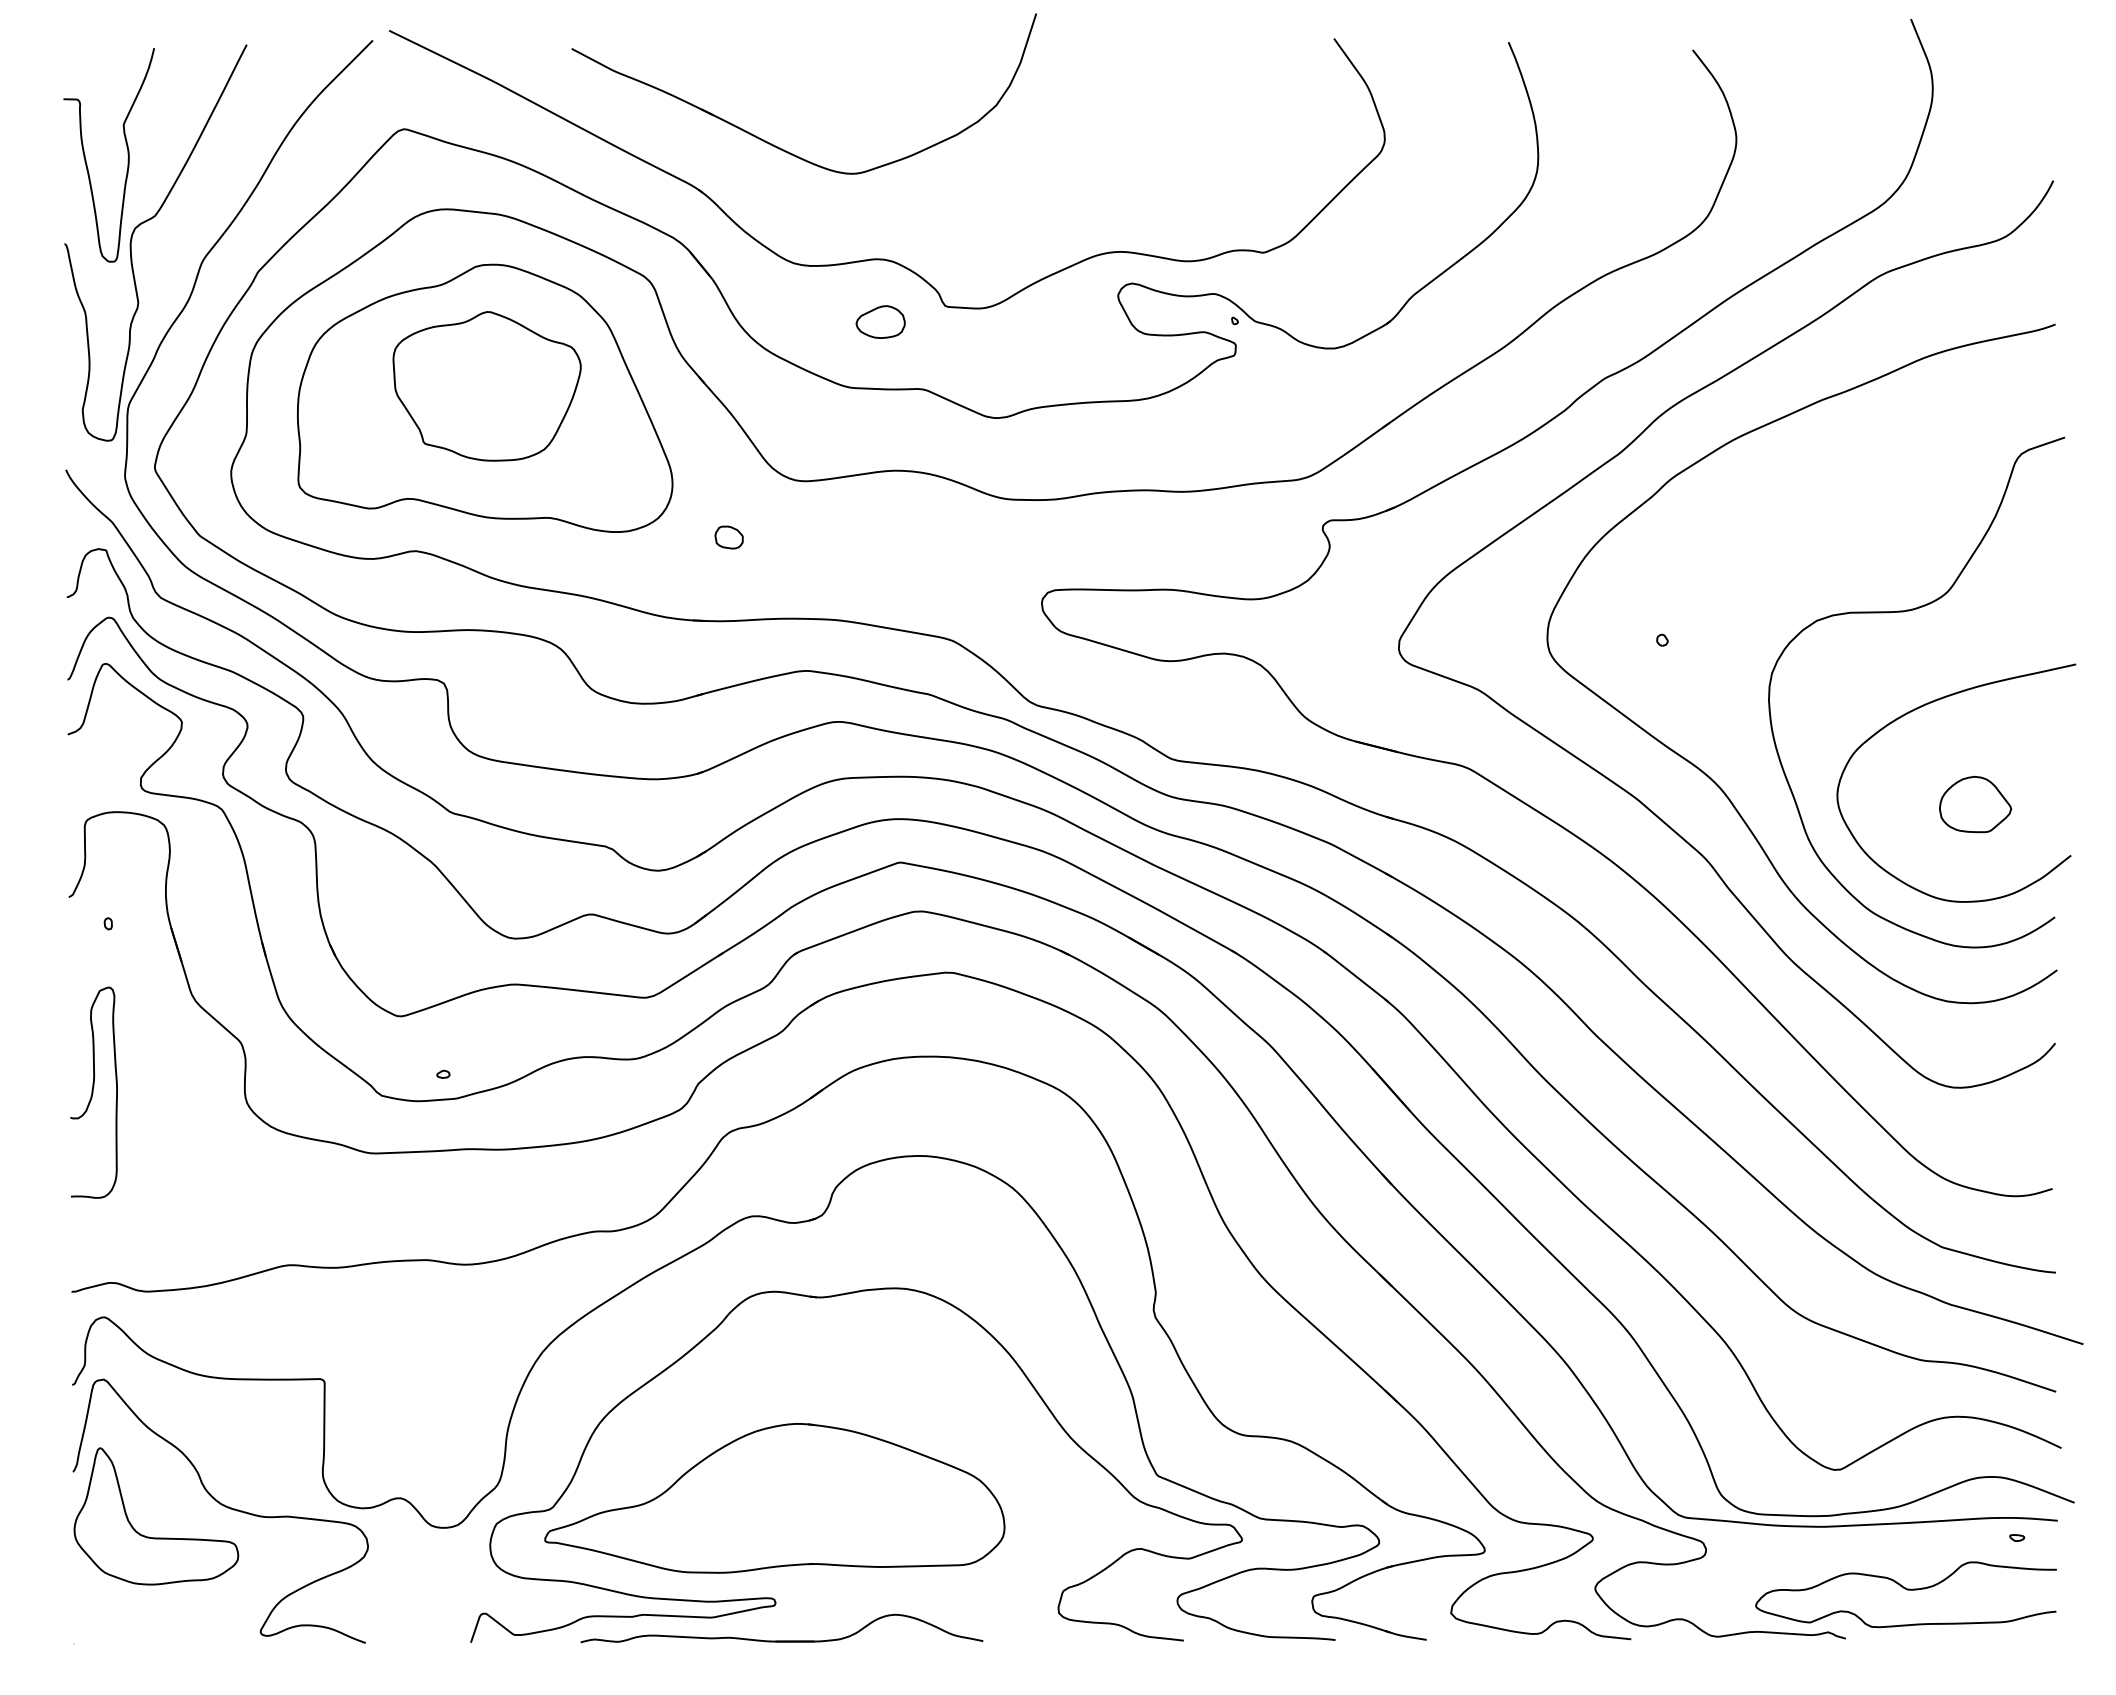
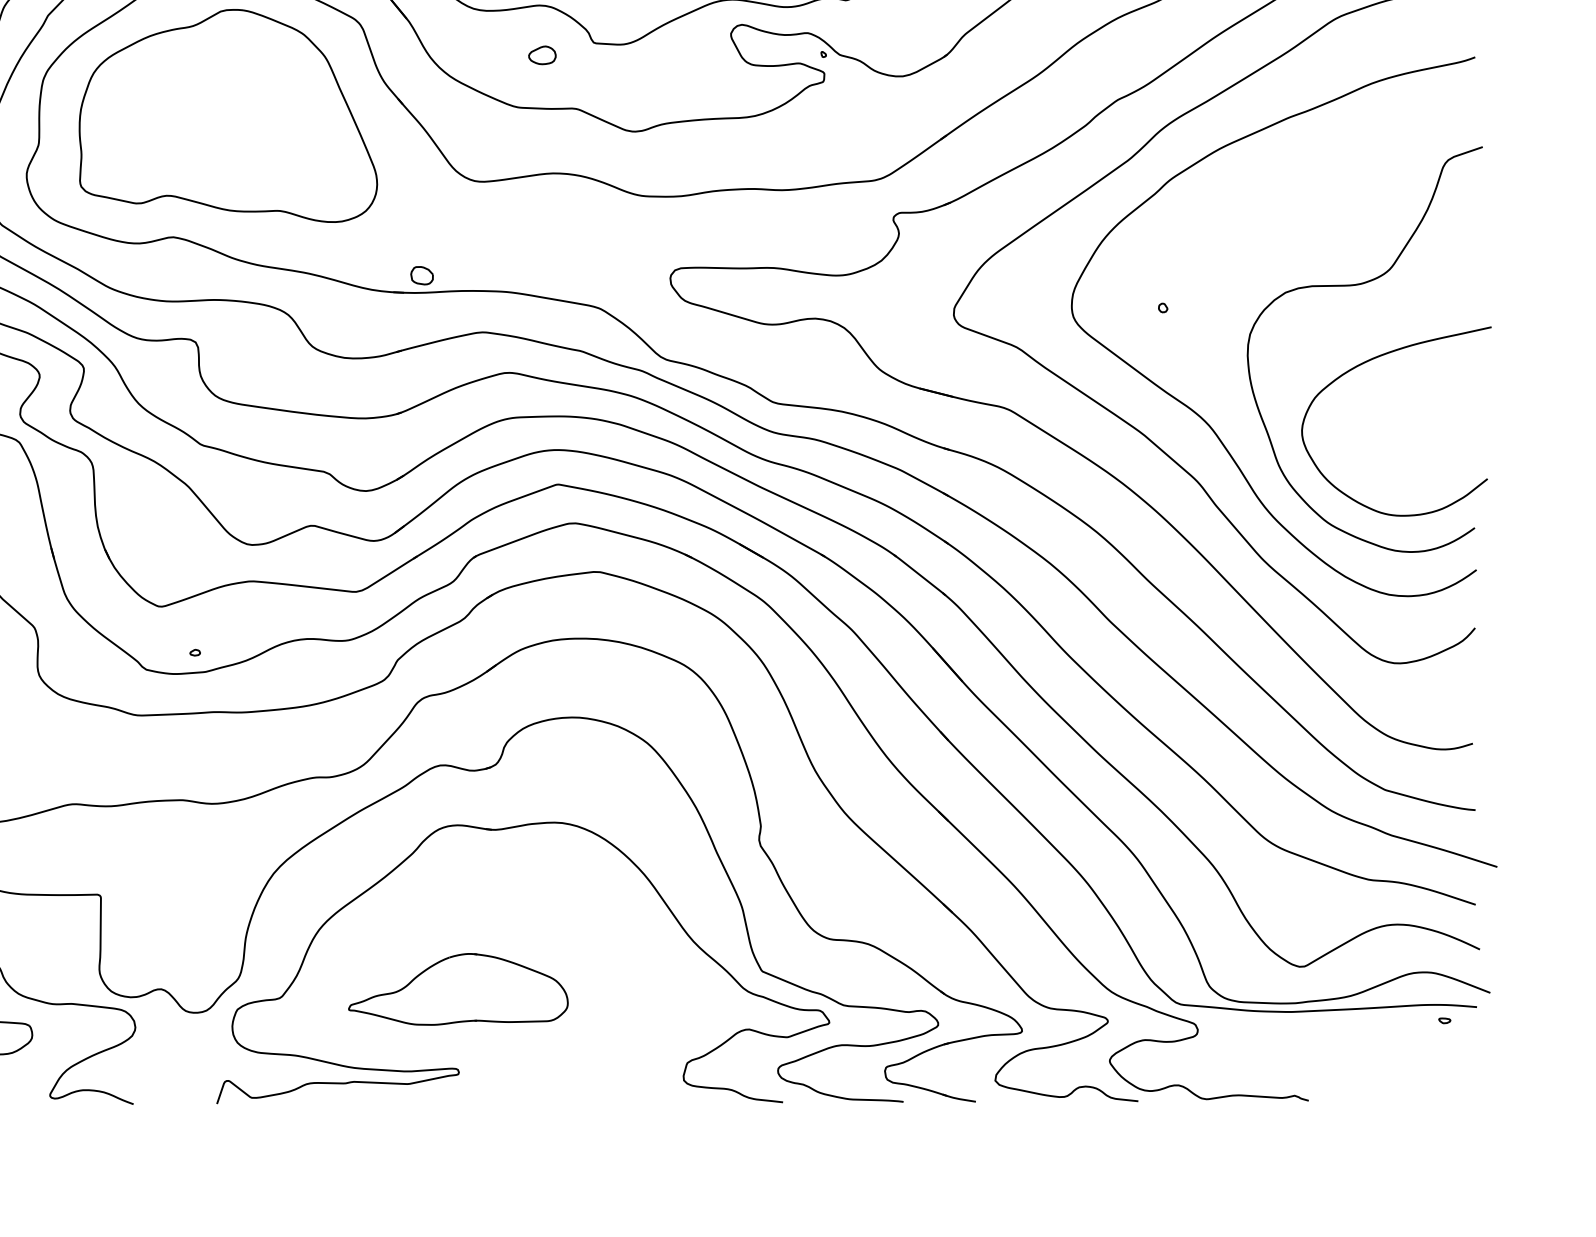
part: (880, 321) -> (542, 54), size x0.7
part: (486, 386) -> (229, 106), removed
part: (728, 537) -> (421, 275), moved
part: (1975, 804) -> (1411, 438), removed
part: (774, 1498) -> (458, 989), size x0.6
curve: (1907, 1590) -> (1357, 1062), removed
part: (781, 1640) -> (463, 1102), removed

